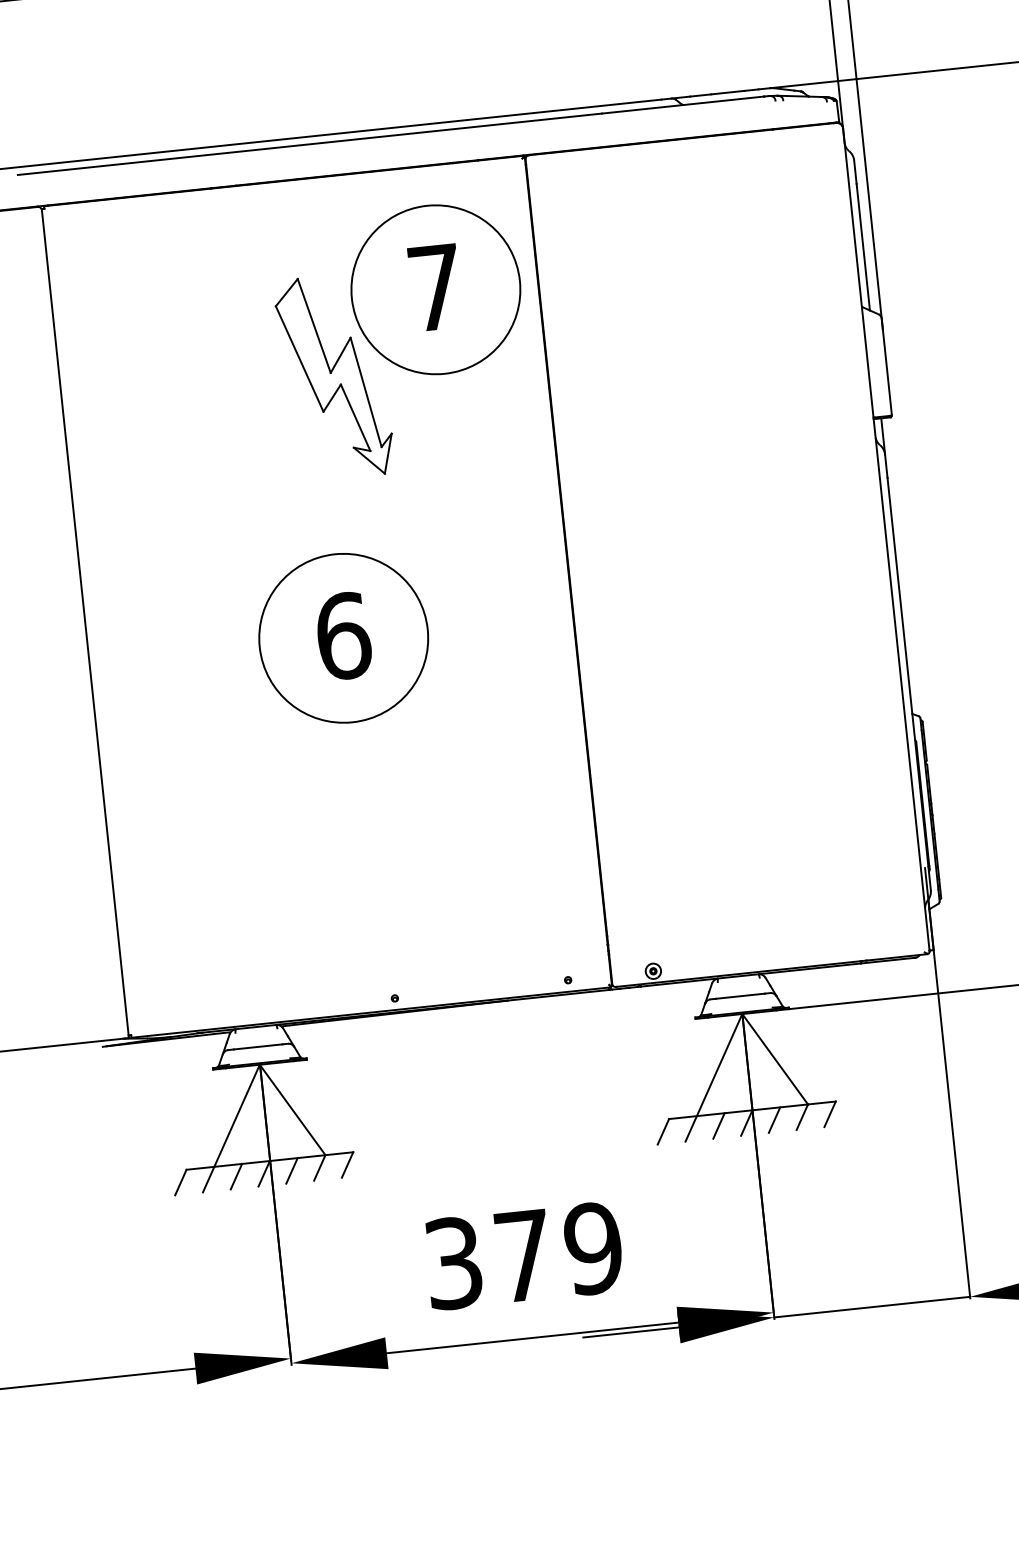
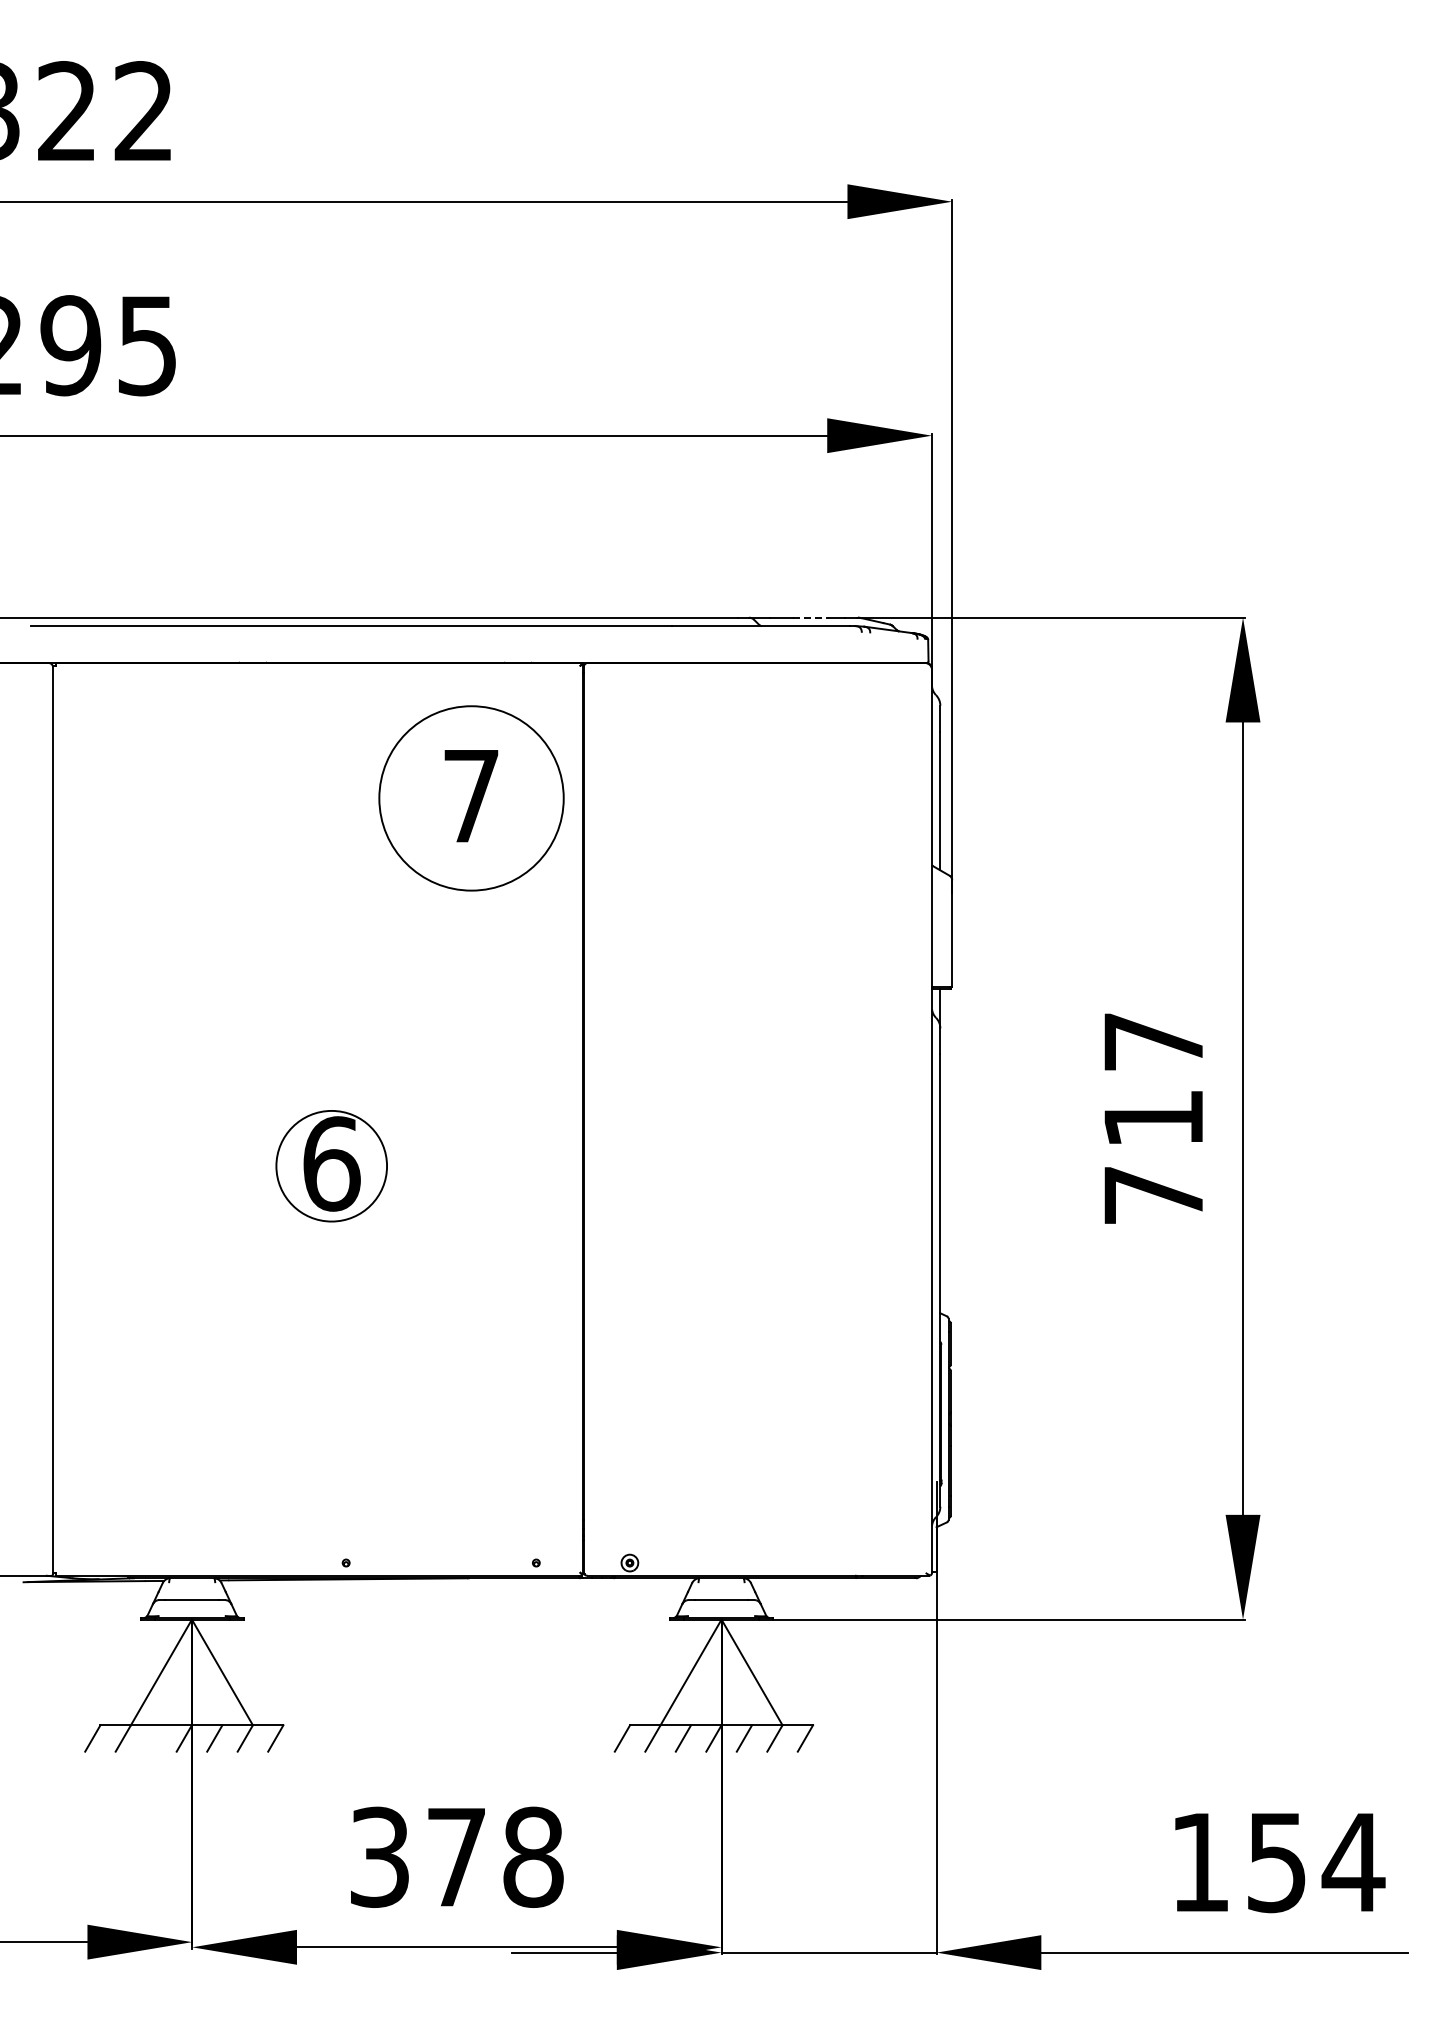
line: (728, 92) -> (811, 617), solid -> dashed
part: (334, 376) -> (351, 881), removed
circle: (343, 638) -> (331, 1166), size x0.6
line: (236, 1176) -> (153, 1738), removed
text: (593, 1247) -> (533, 1856), 379 -> 378

